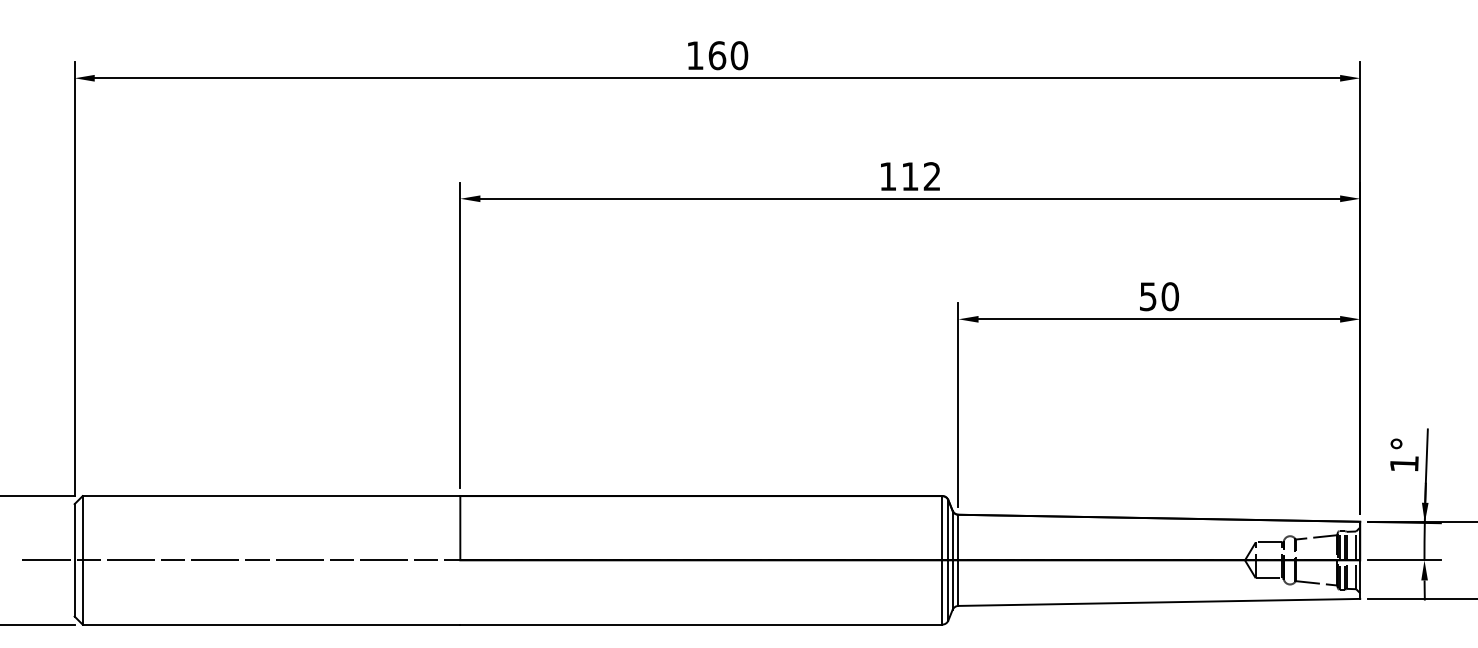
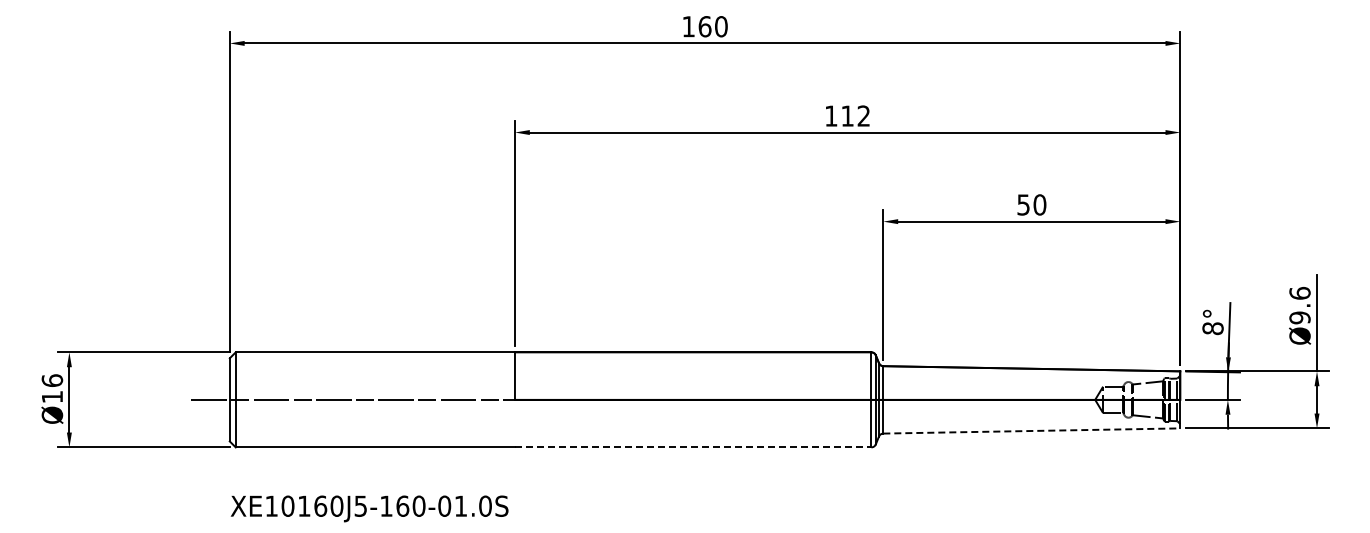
text: (1403, 463) -> (1212, 328), 1° -> 8°
line: (1158, 601) -> (1031, 430), solid -> dashed
line: (701, 624) -> (693, 447), solid -> dashed

